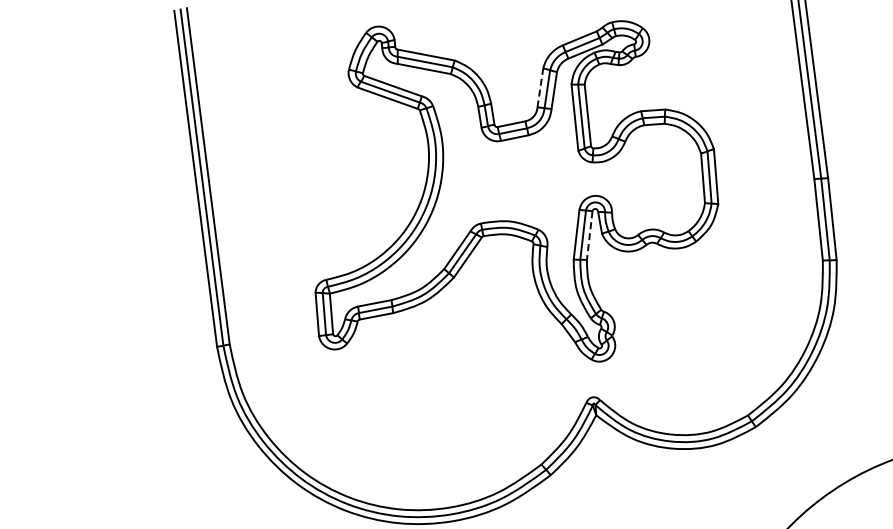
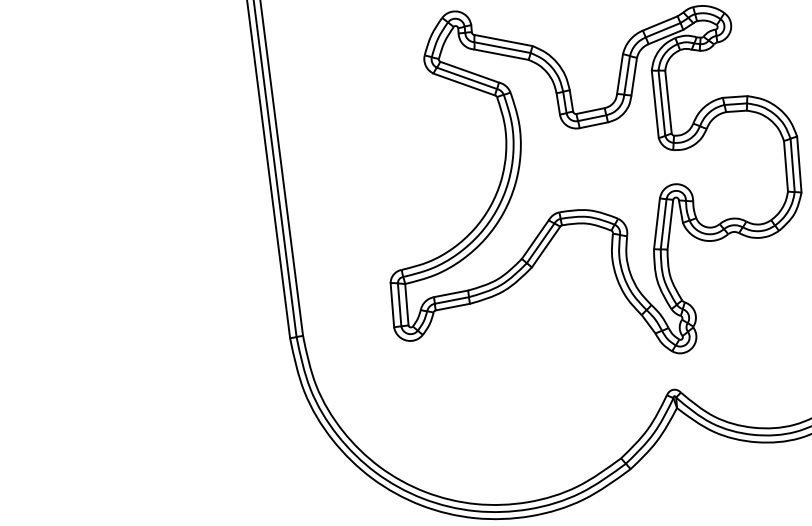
line: (540, 87) -> (620, 73), dashed -> solid
line: (589, 236) -> (670, 225), dashed -> solid

